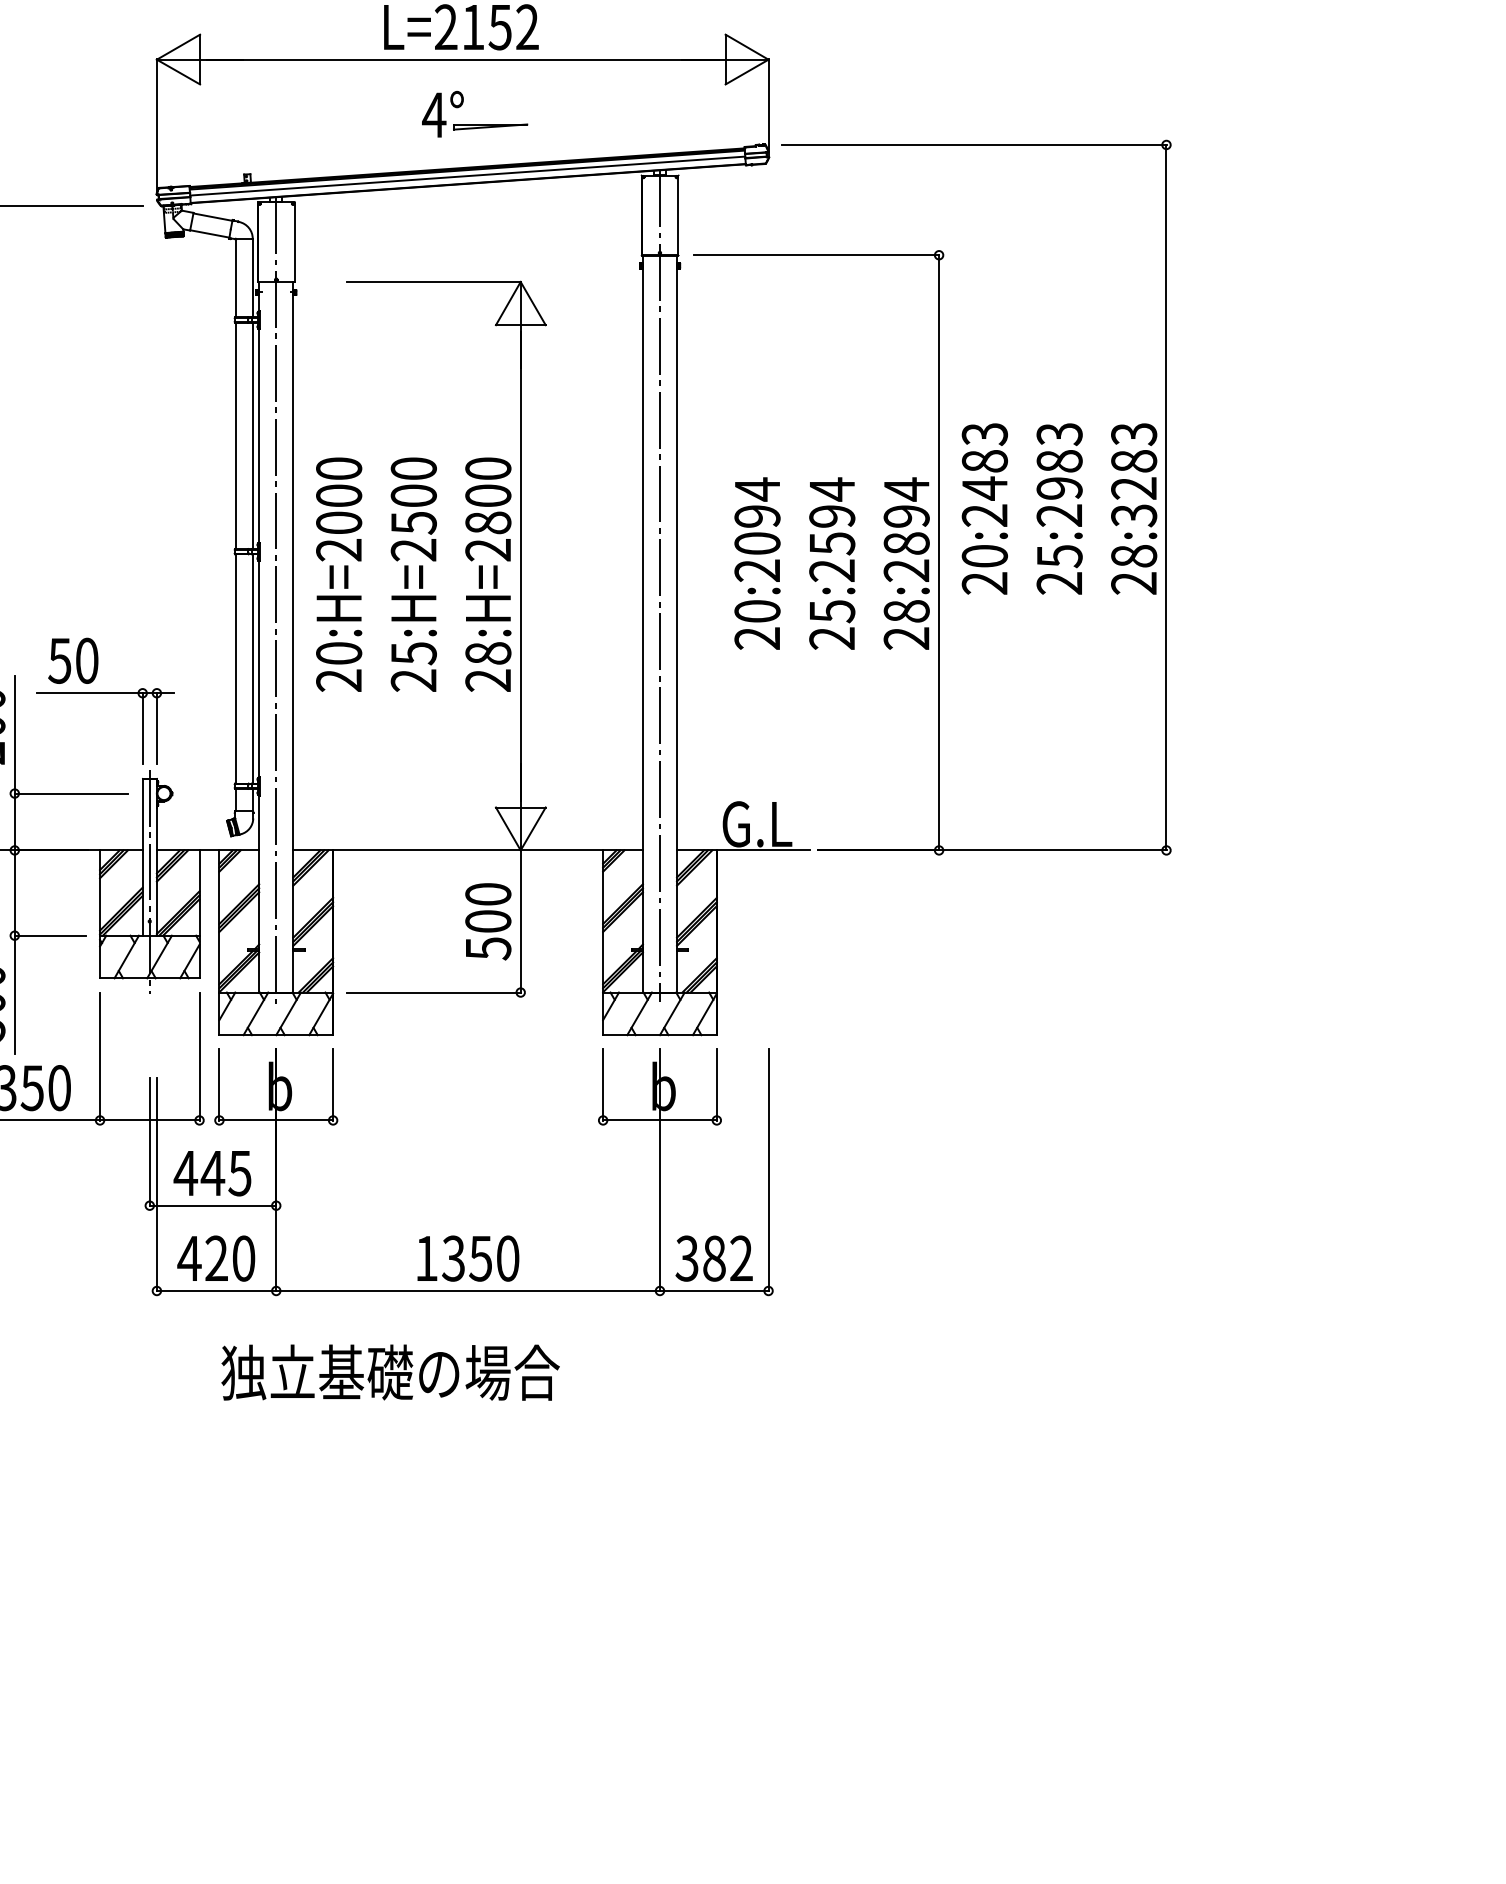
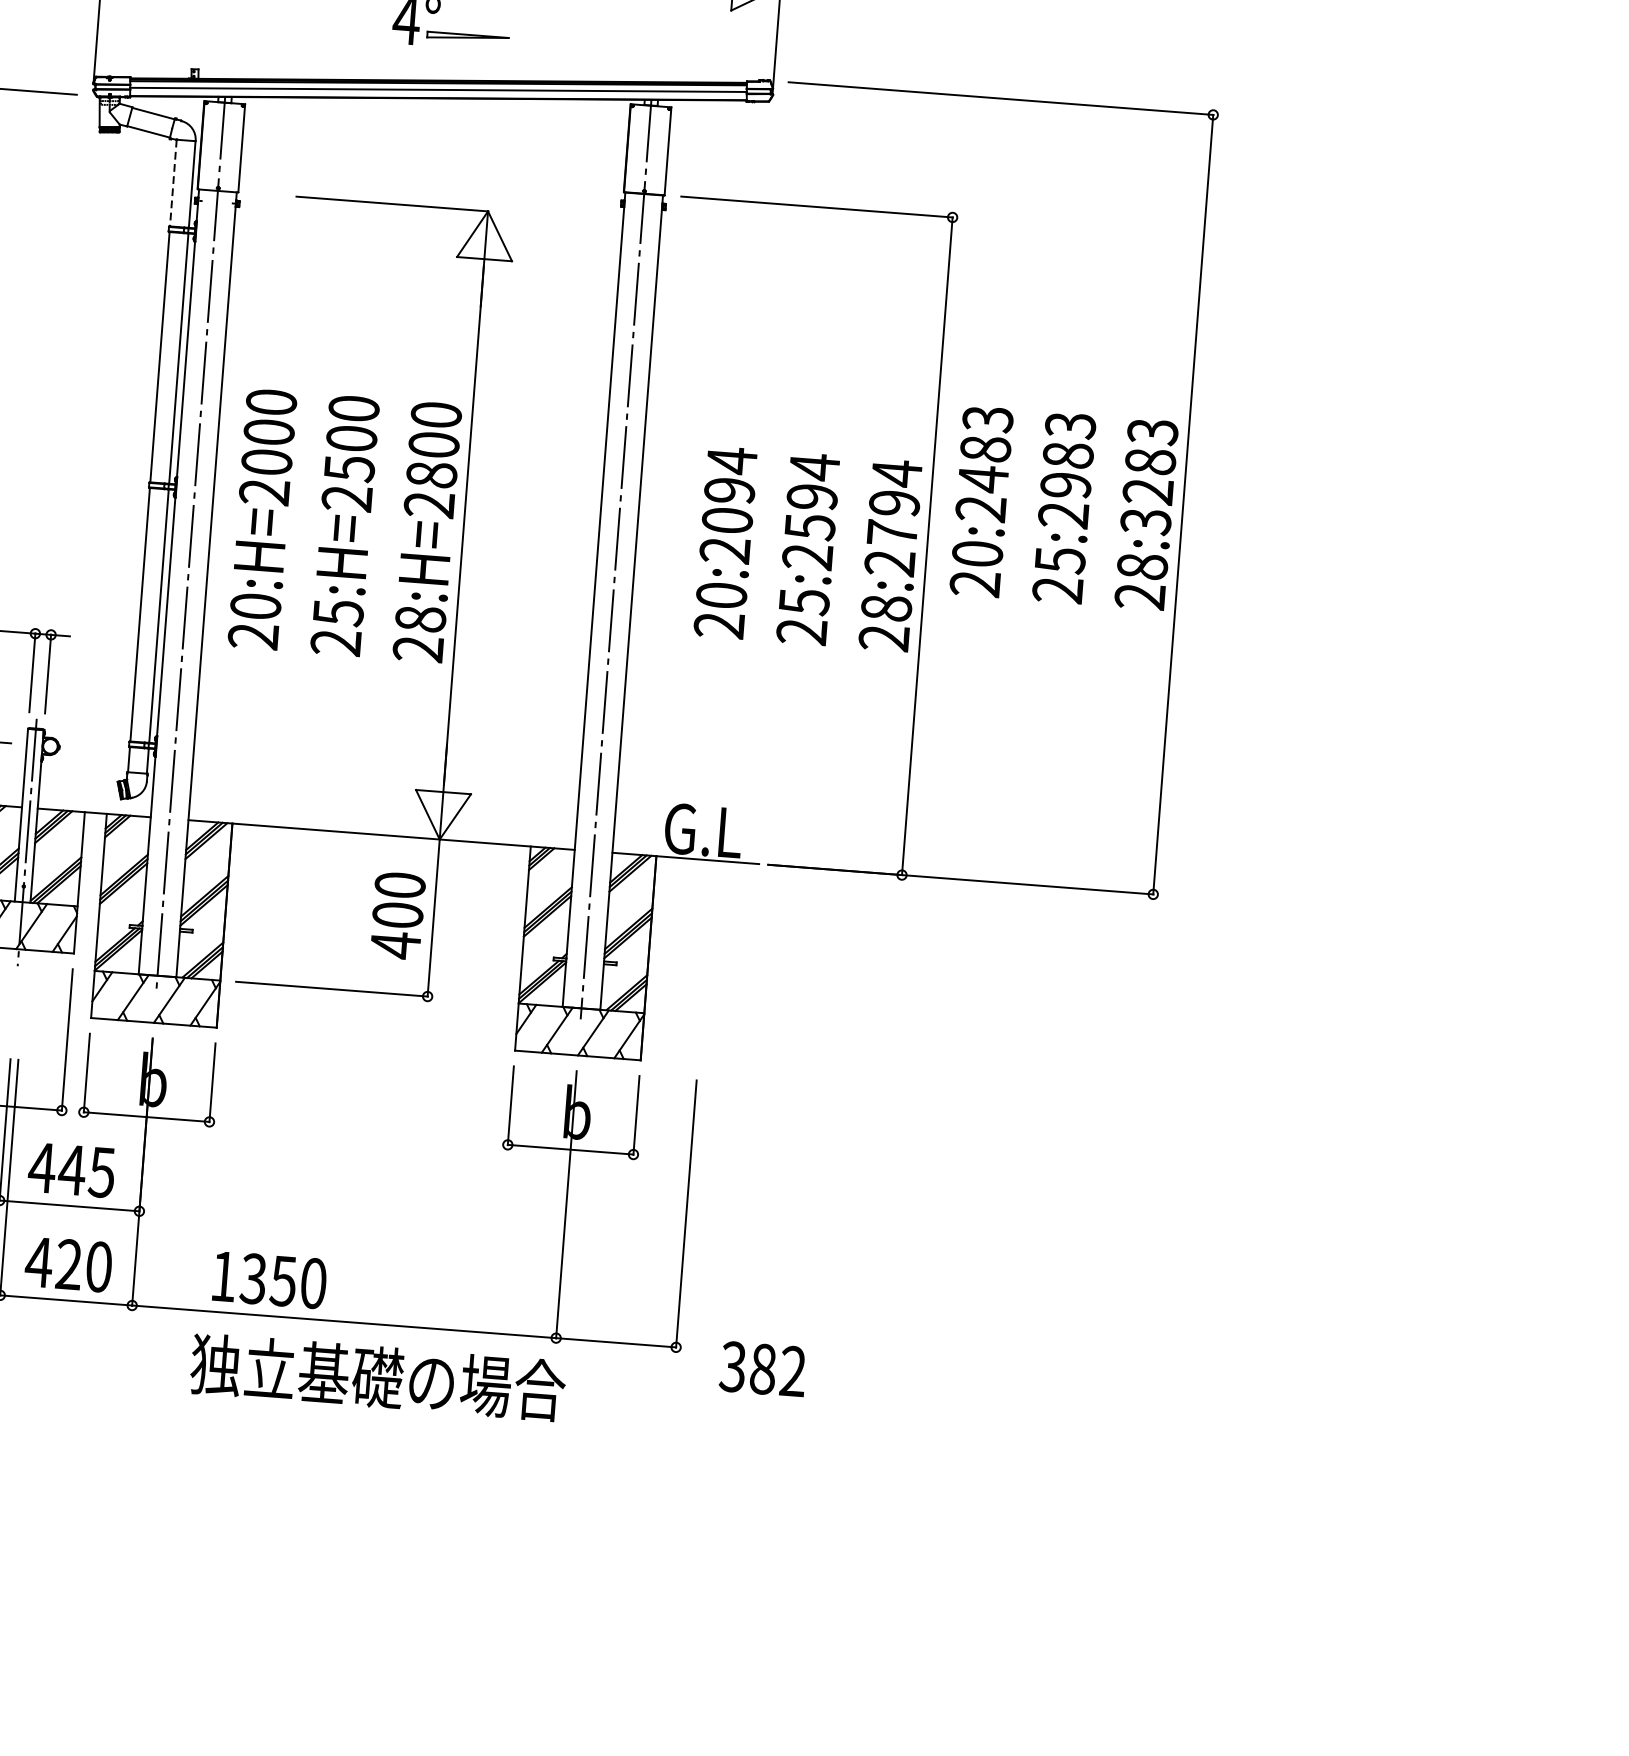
line: (235, 278) -> (173, 183), solid -> dashed
text: (906, 543) -> (892, 533), 28:2894 -> 28:2794
text: (488, 948) -> (395, 945), 500 -> 400
text: (468, 1258) -> (269, 1280), moved
text: (713, 1258) -> (762, 1369), moved
text: (390, 1372) -> (378, 1377), moved

